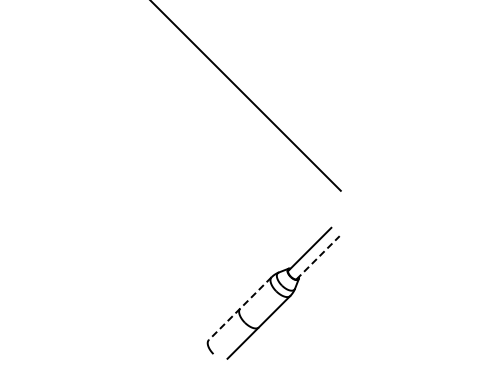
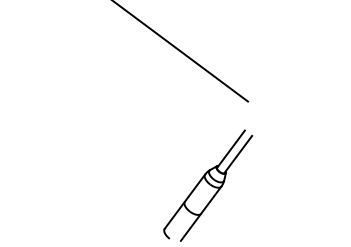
line: (318, 257) -> (238, 154), dashed -> solid
line: (239, 309) -> (184, 202), dashed -> solid

